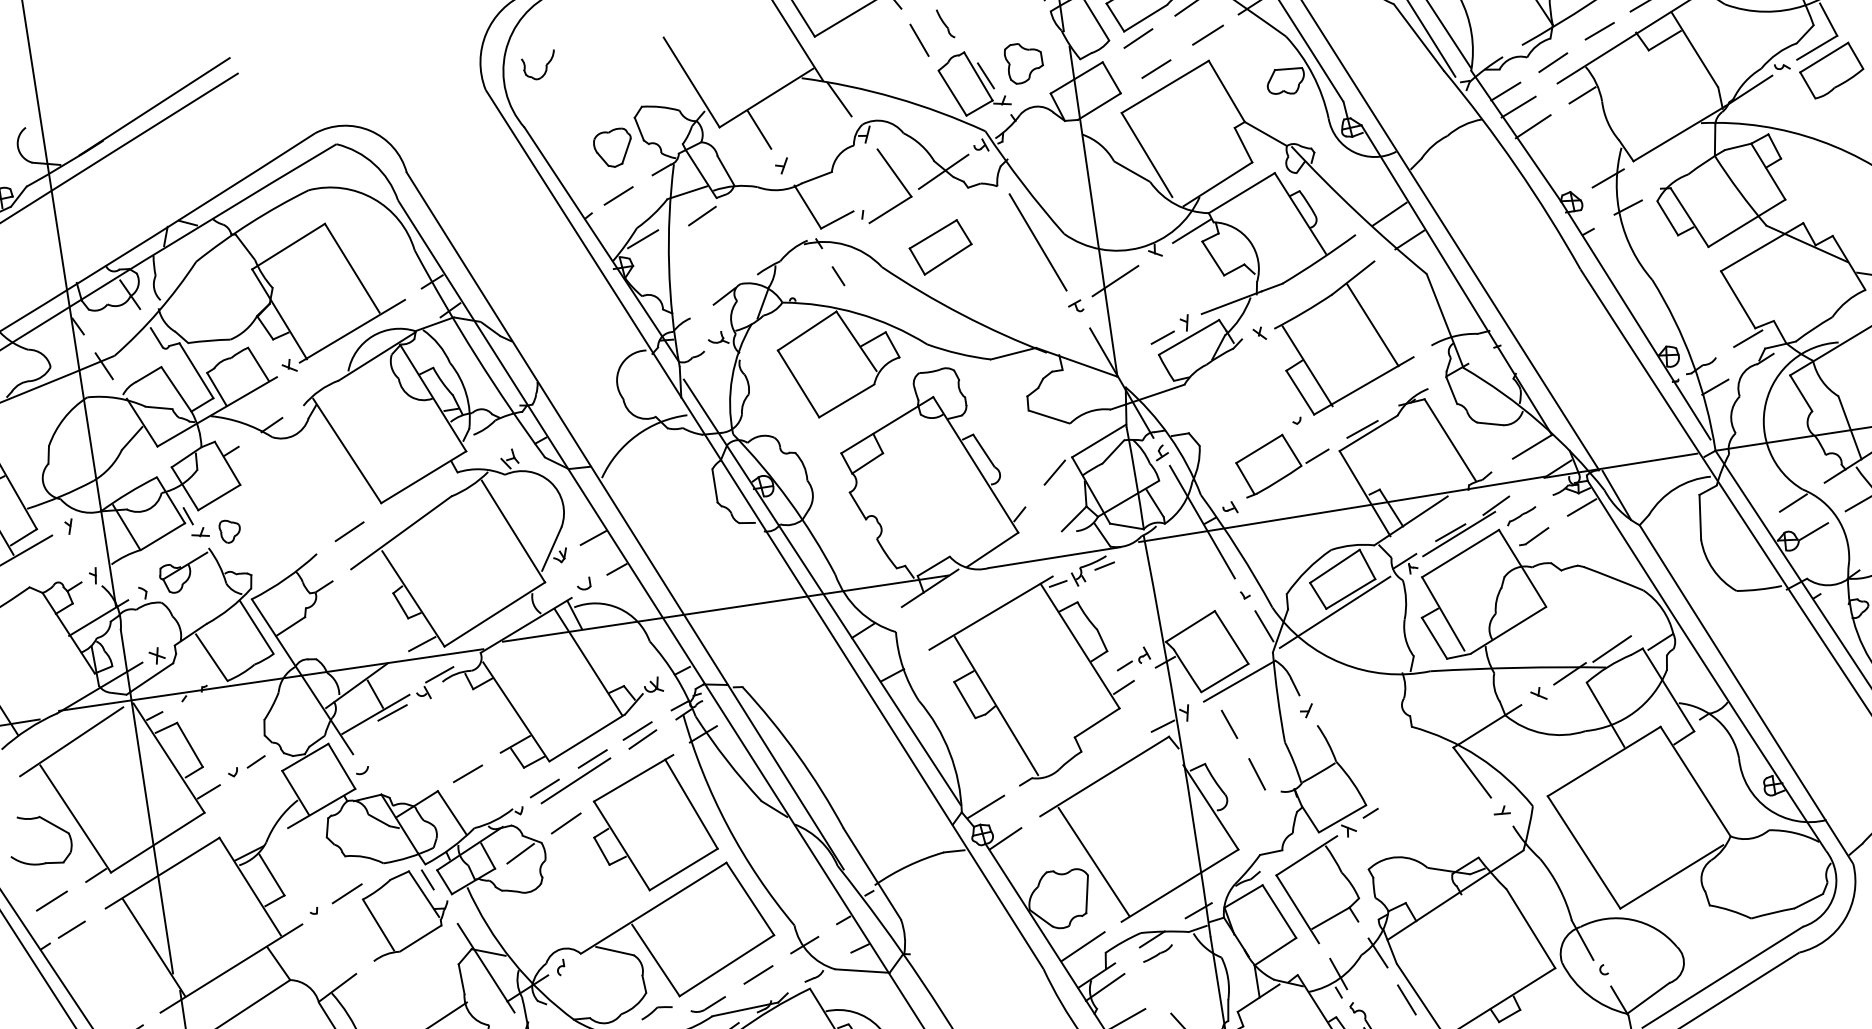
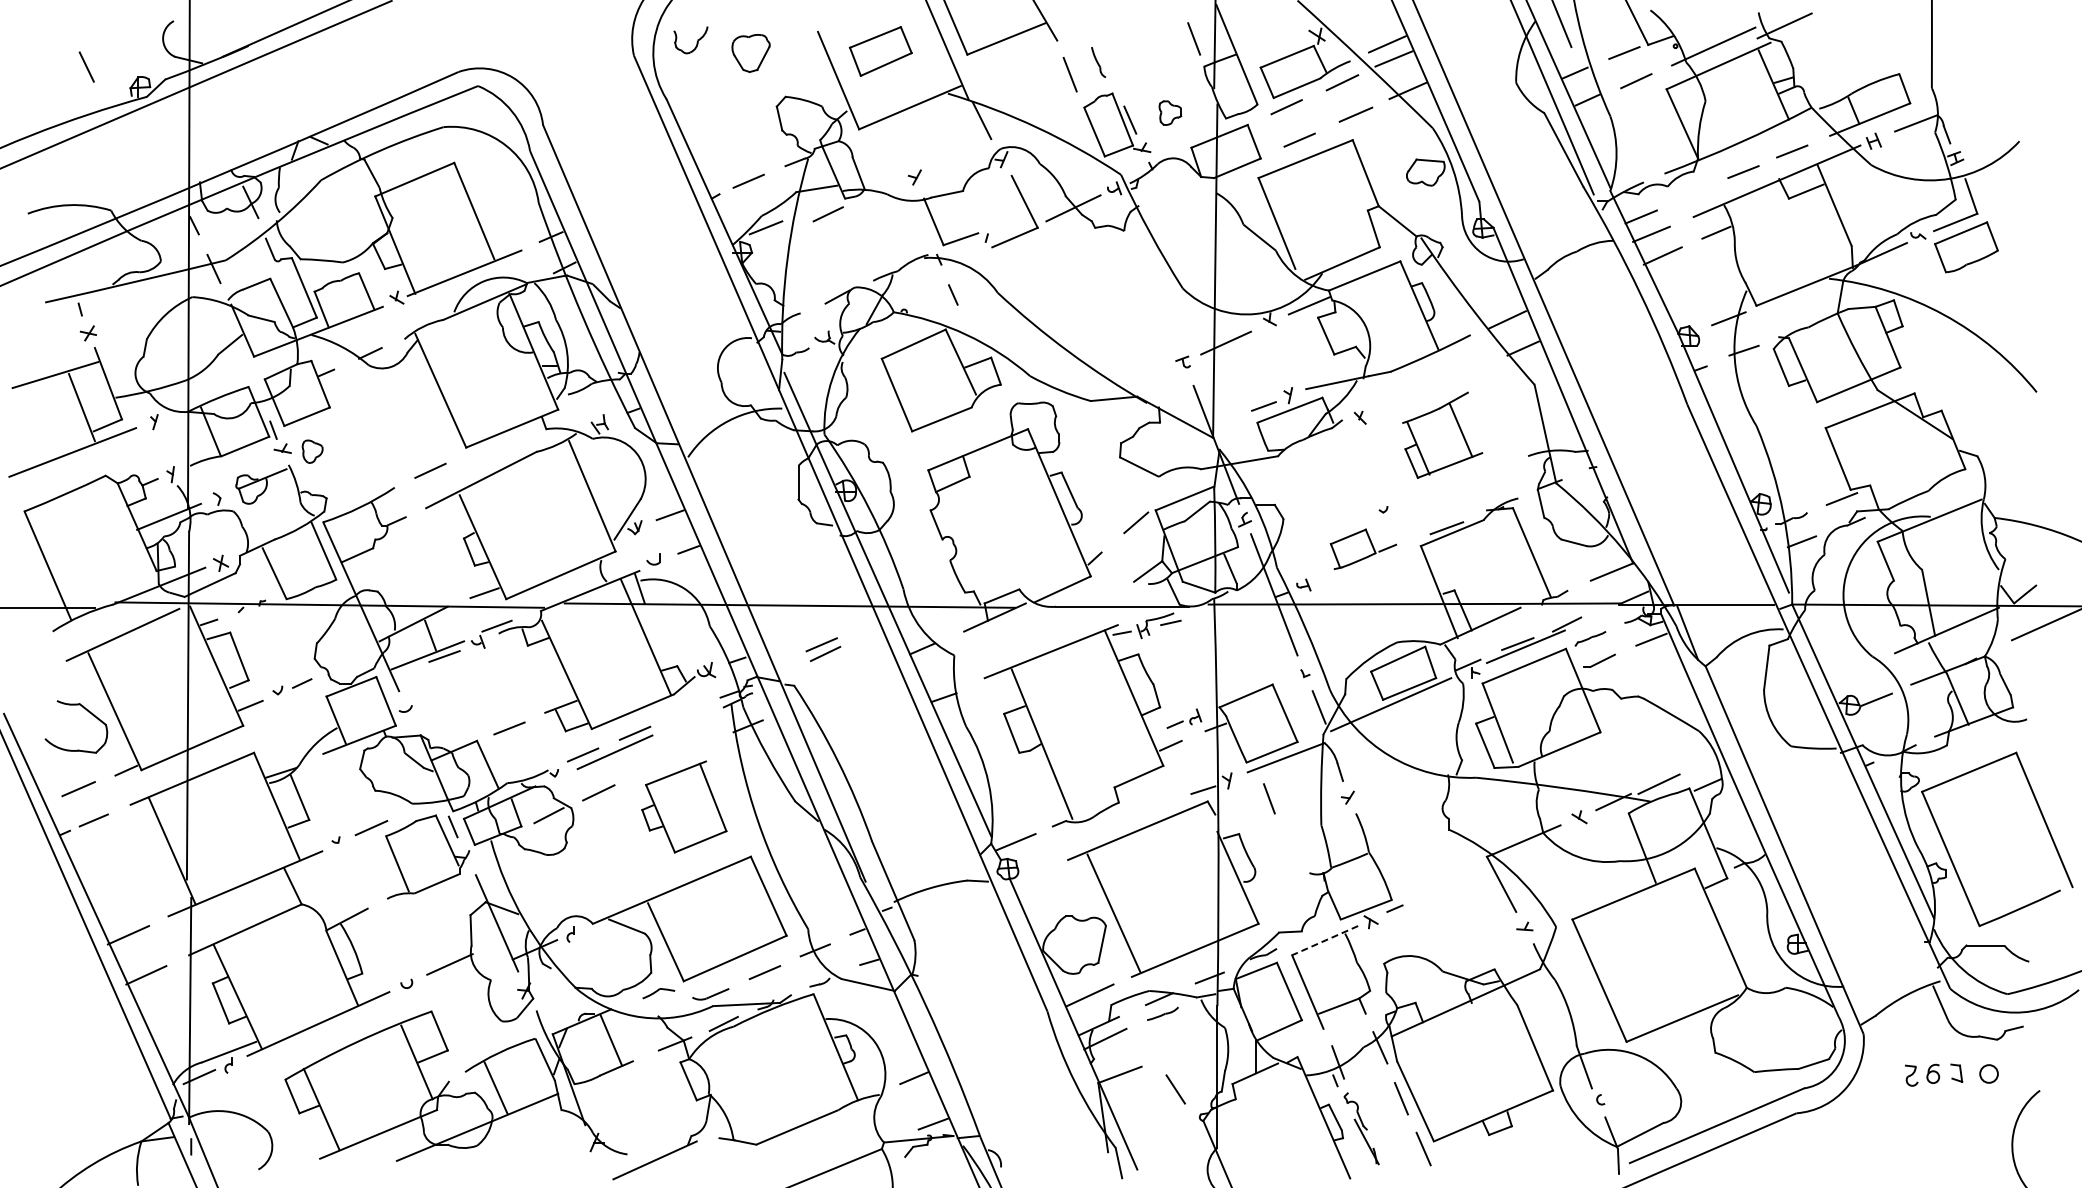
part: (1024, 62) -> (1170, 112), size x0.6
line: (1553, 62) -> (1692, 195), removed
line: (758, 129) -> (897, 137), removed
part: (612, 148) -> (750, 53), moved
line: (1037, 242) -> (1155, 292), removed
part: (940, 247) -> (880, 51), moved
part: (1343, 338) -> (1442, 435), size x0.6
part: (1283, 463) -> (1363, 549), size x0.7
line: (1792, 502) -> (1860, 667), removed
part: (640, 735) -> (823, 649), moved
line: (1256, 774) -> (1288, 852), removed
part: (653, 823) -> (684, 806), size x0.7
line: (1004, 838) -> (1029, 876), removed
line: (1306, 855) -> (1324, 940), solid -> dashed

